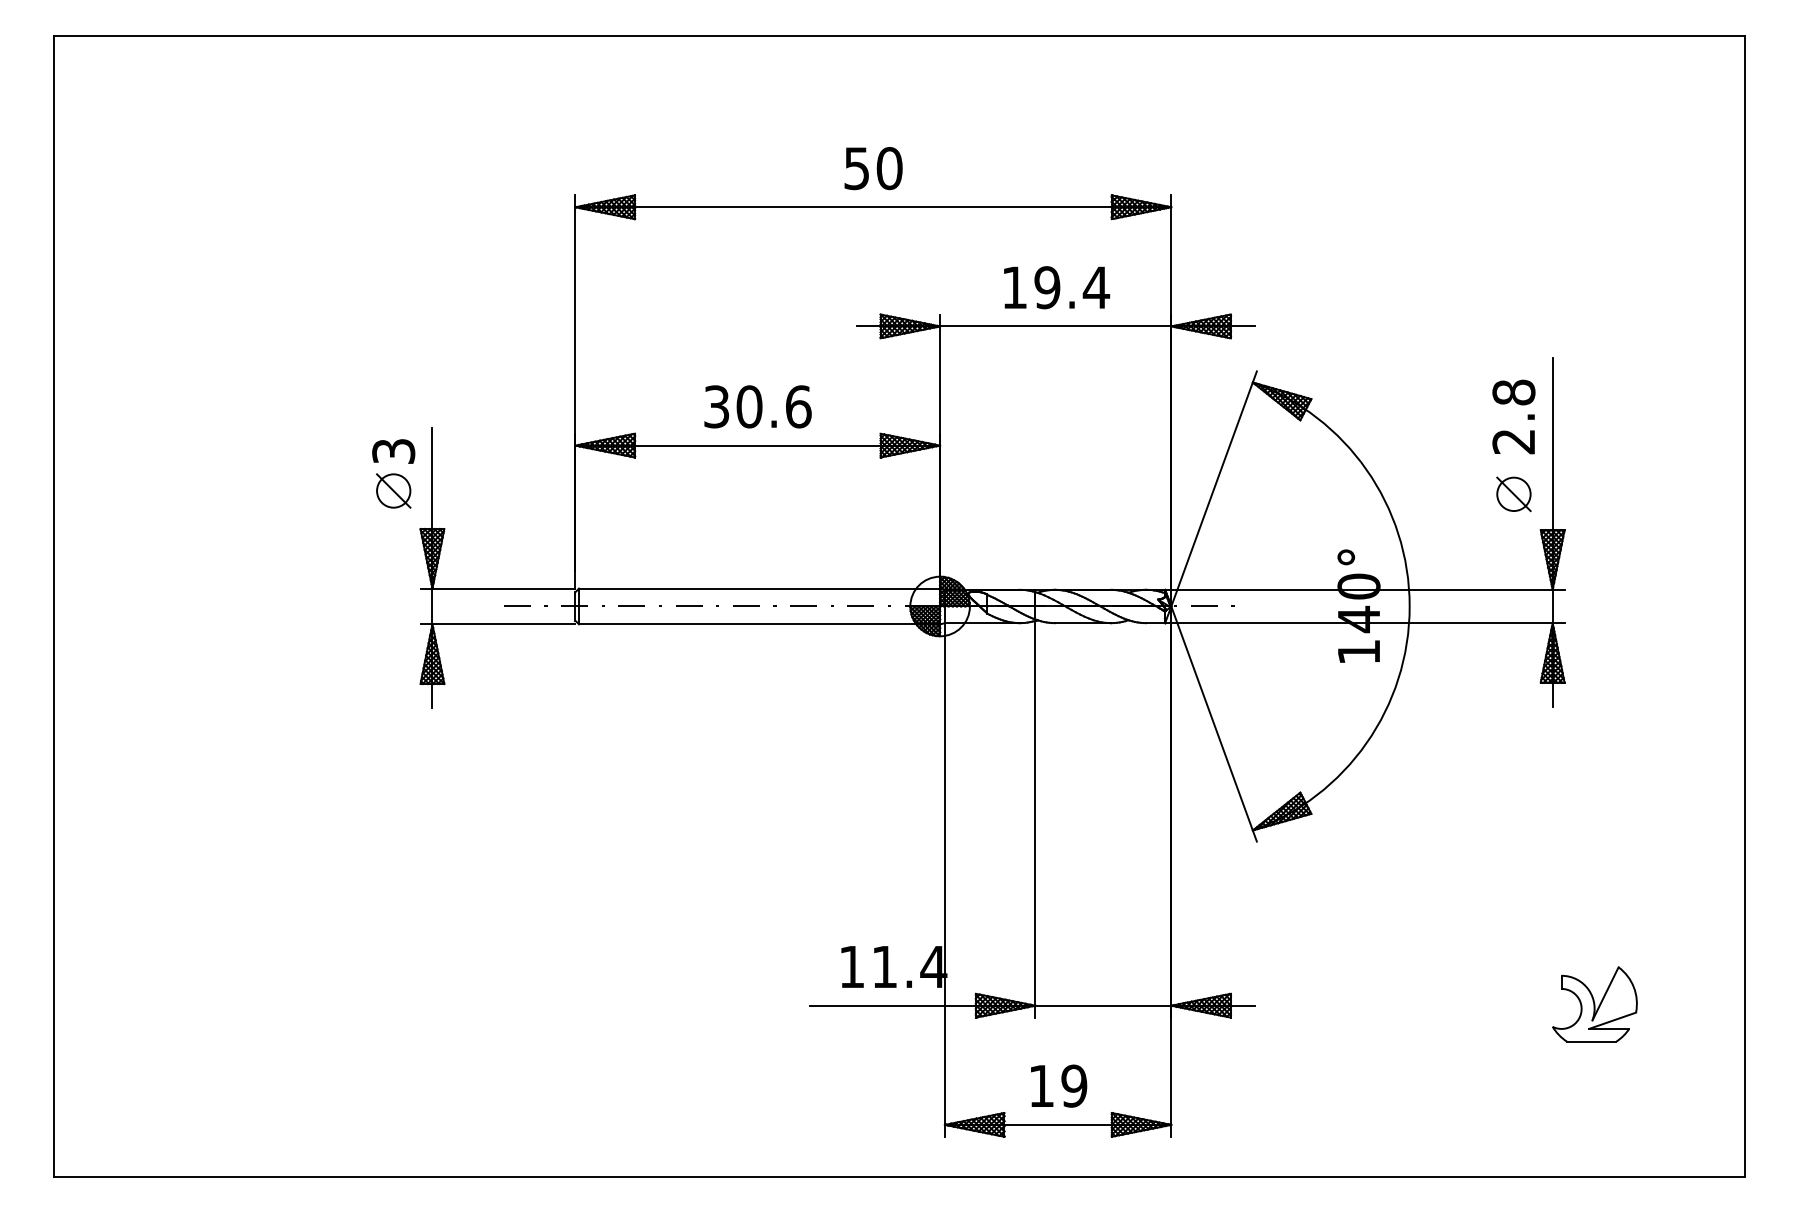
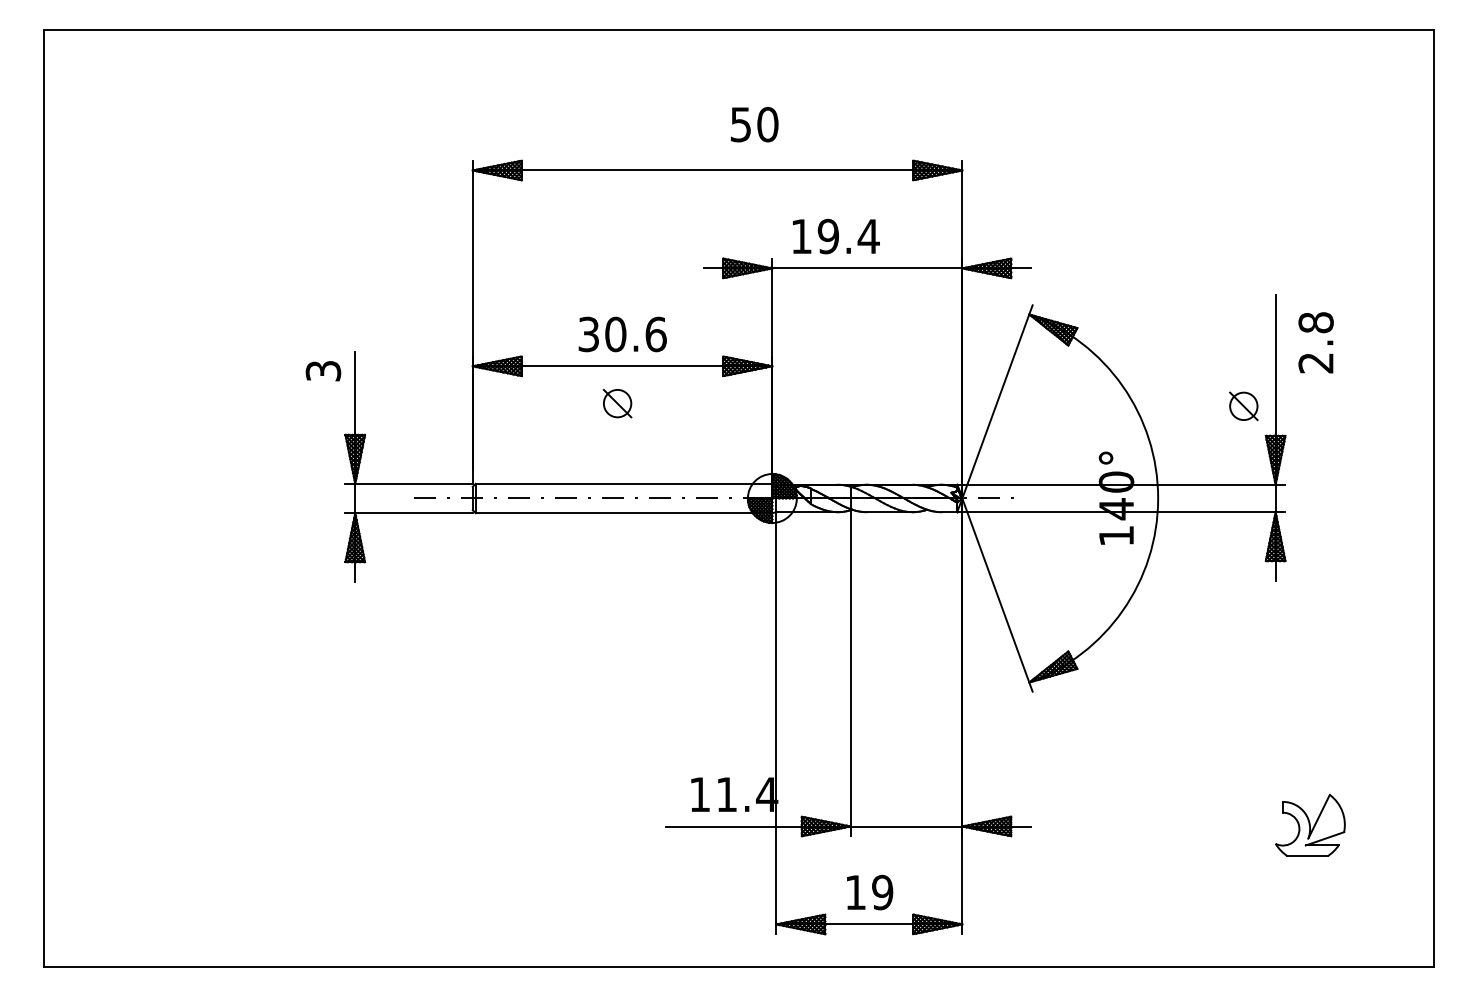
text: (873, 168) -> (754, 124), moved
text: (1057, 287) -> (836, 236), moved
text: (1513, 416) -> (1315, 342), moved
part: (393, 490) -> (617, 403), moved

